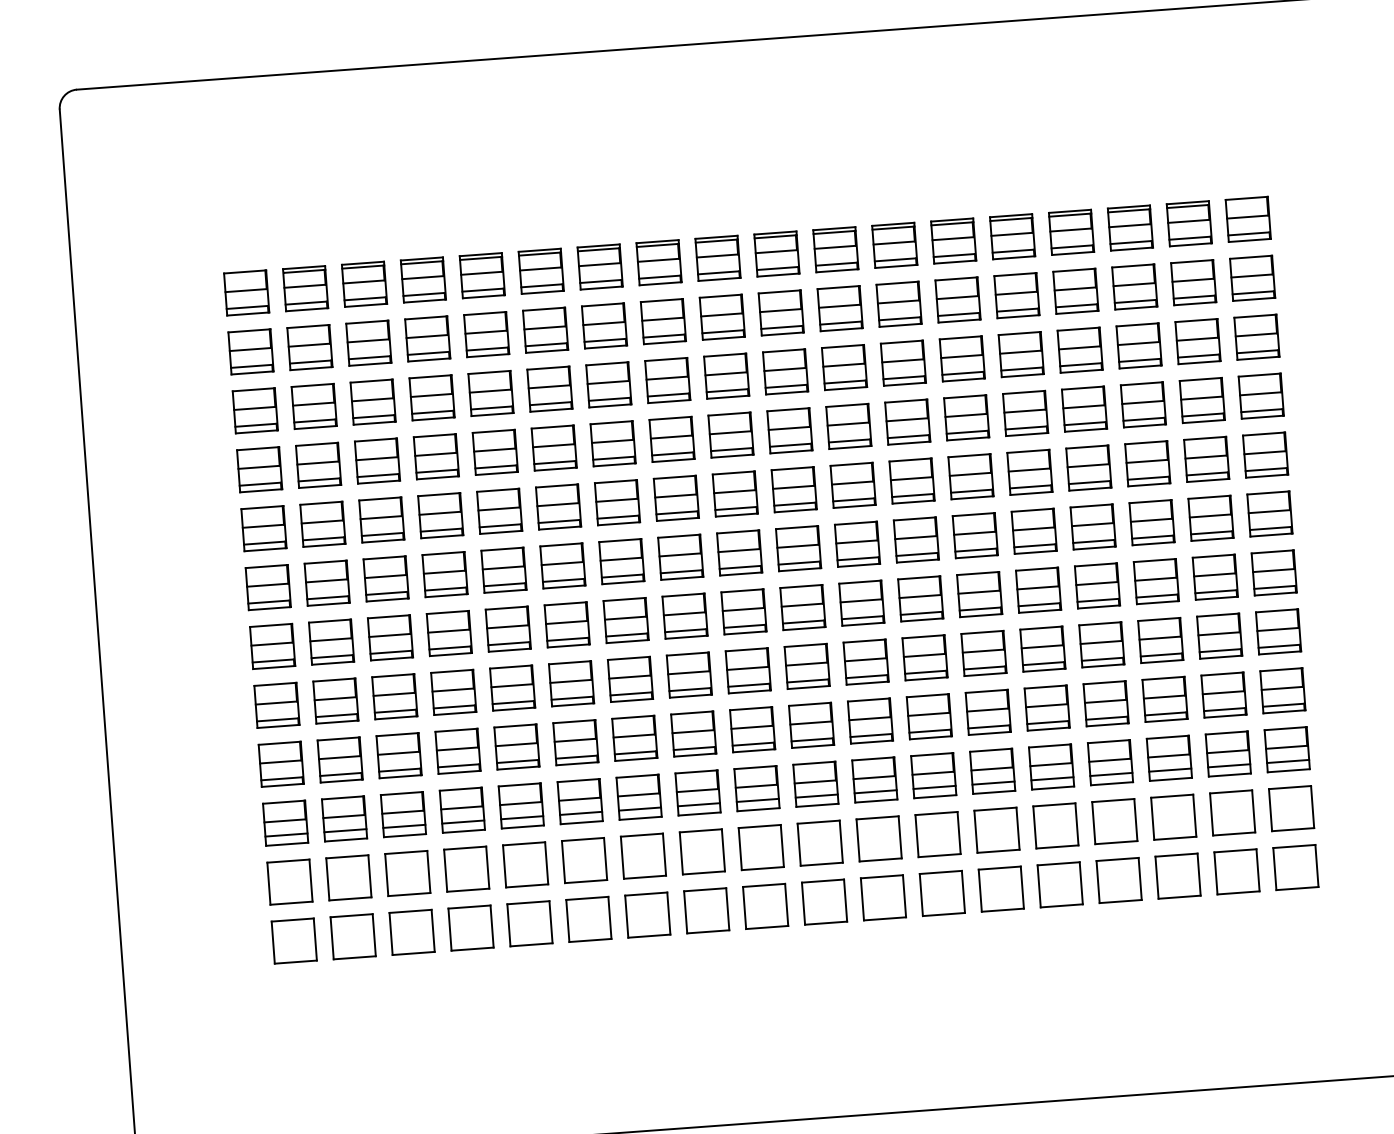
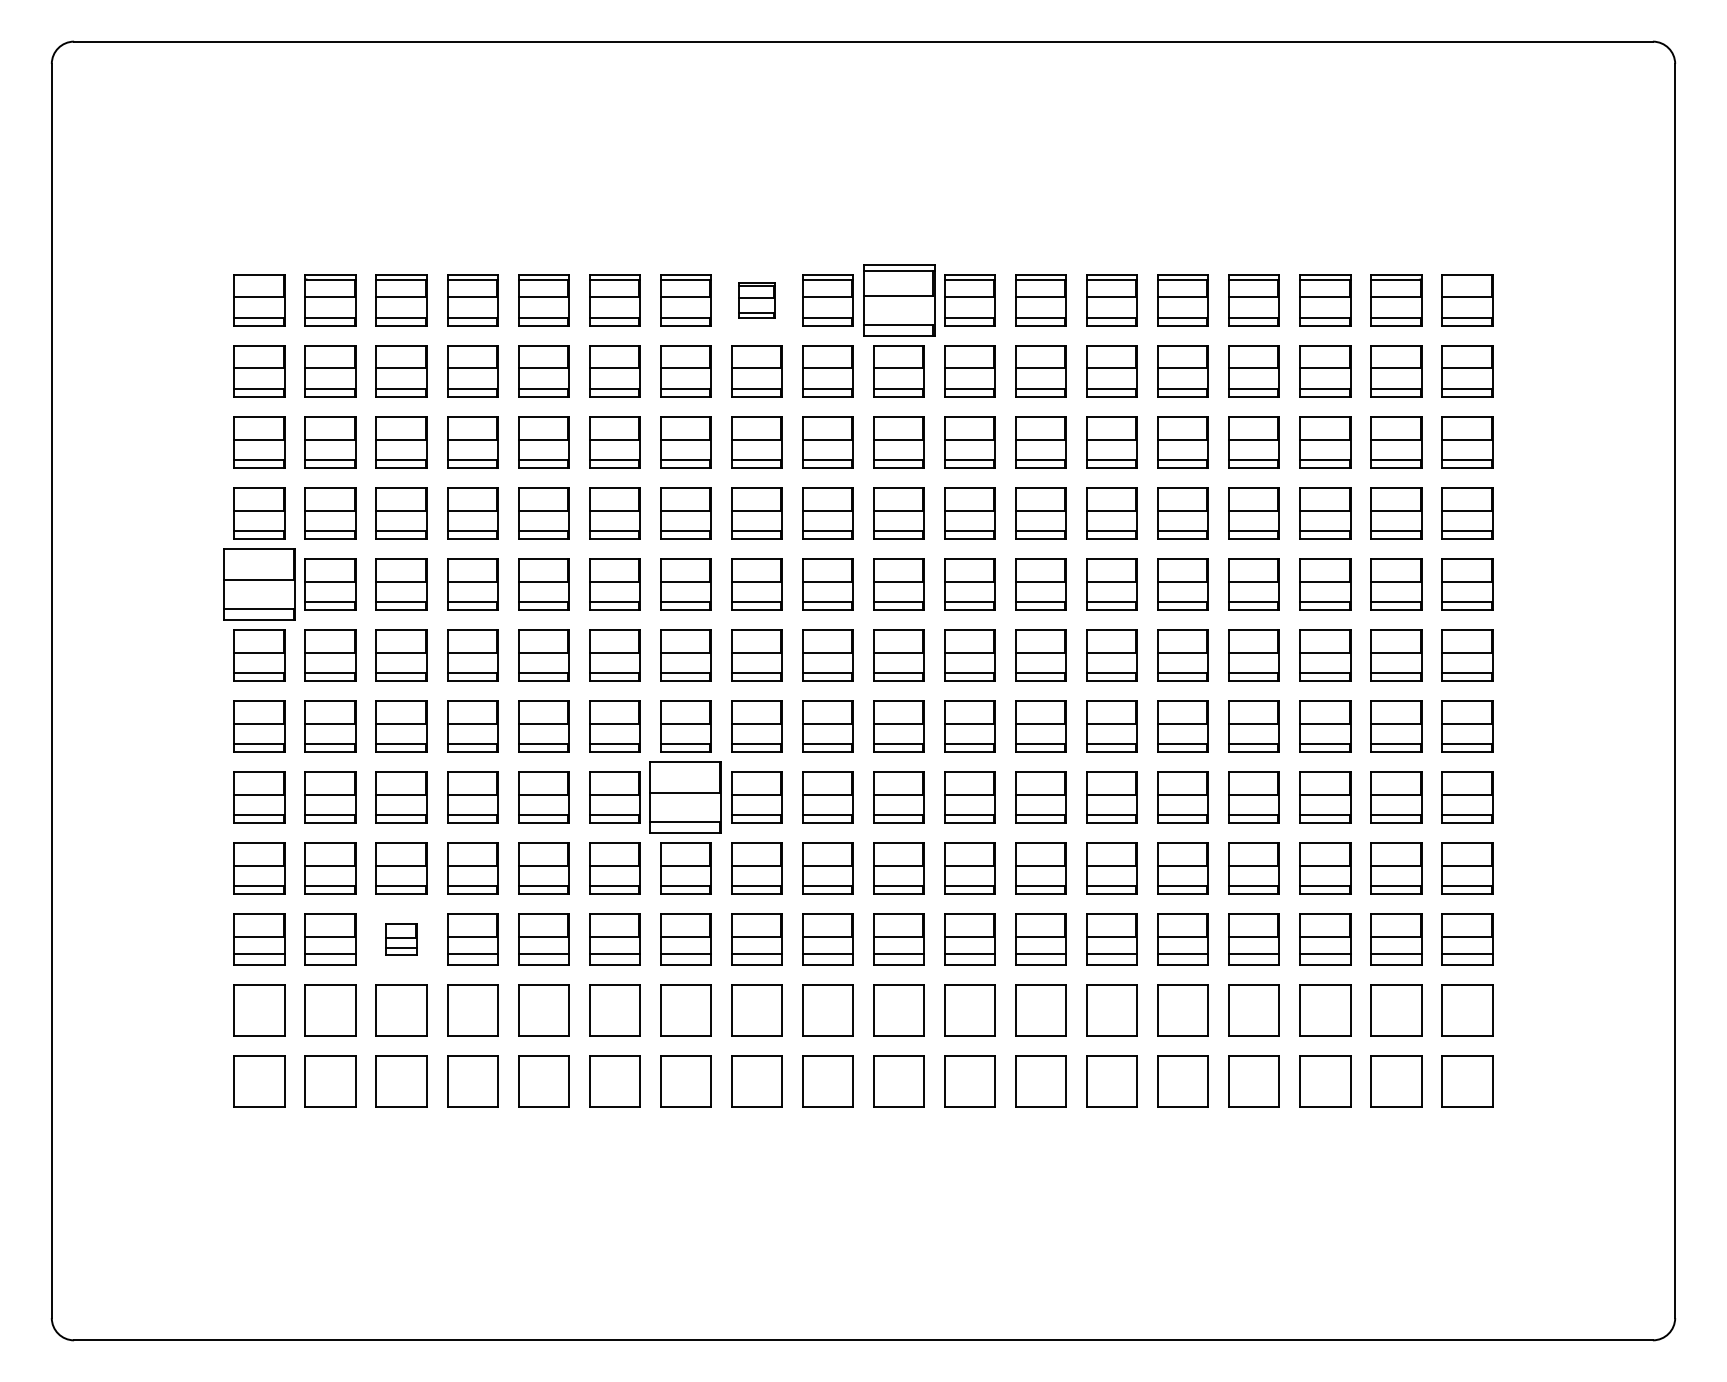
part: (776, 254) -> (898, 300), size x1.4
part: (658, 262) -> (756, 300), size x0.7
part: (263, 528) -> (259, 584), size x1.4
part: (630, 679) -> (685, 797), size x1.4
part: (403, 814) -> (401, 939), size x0.6

